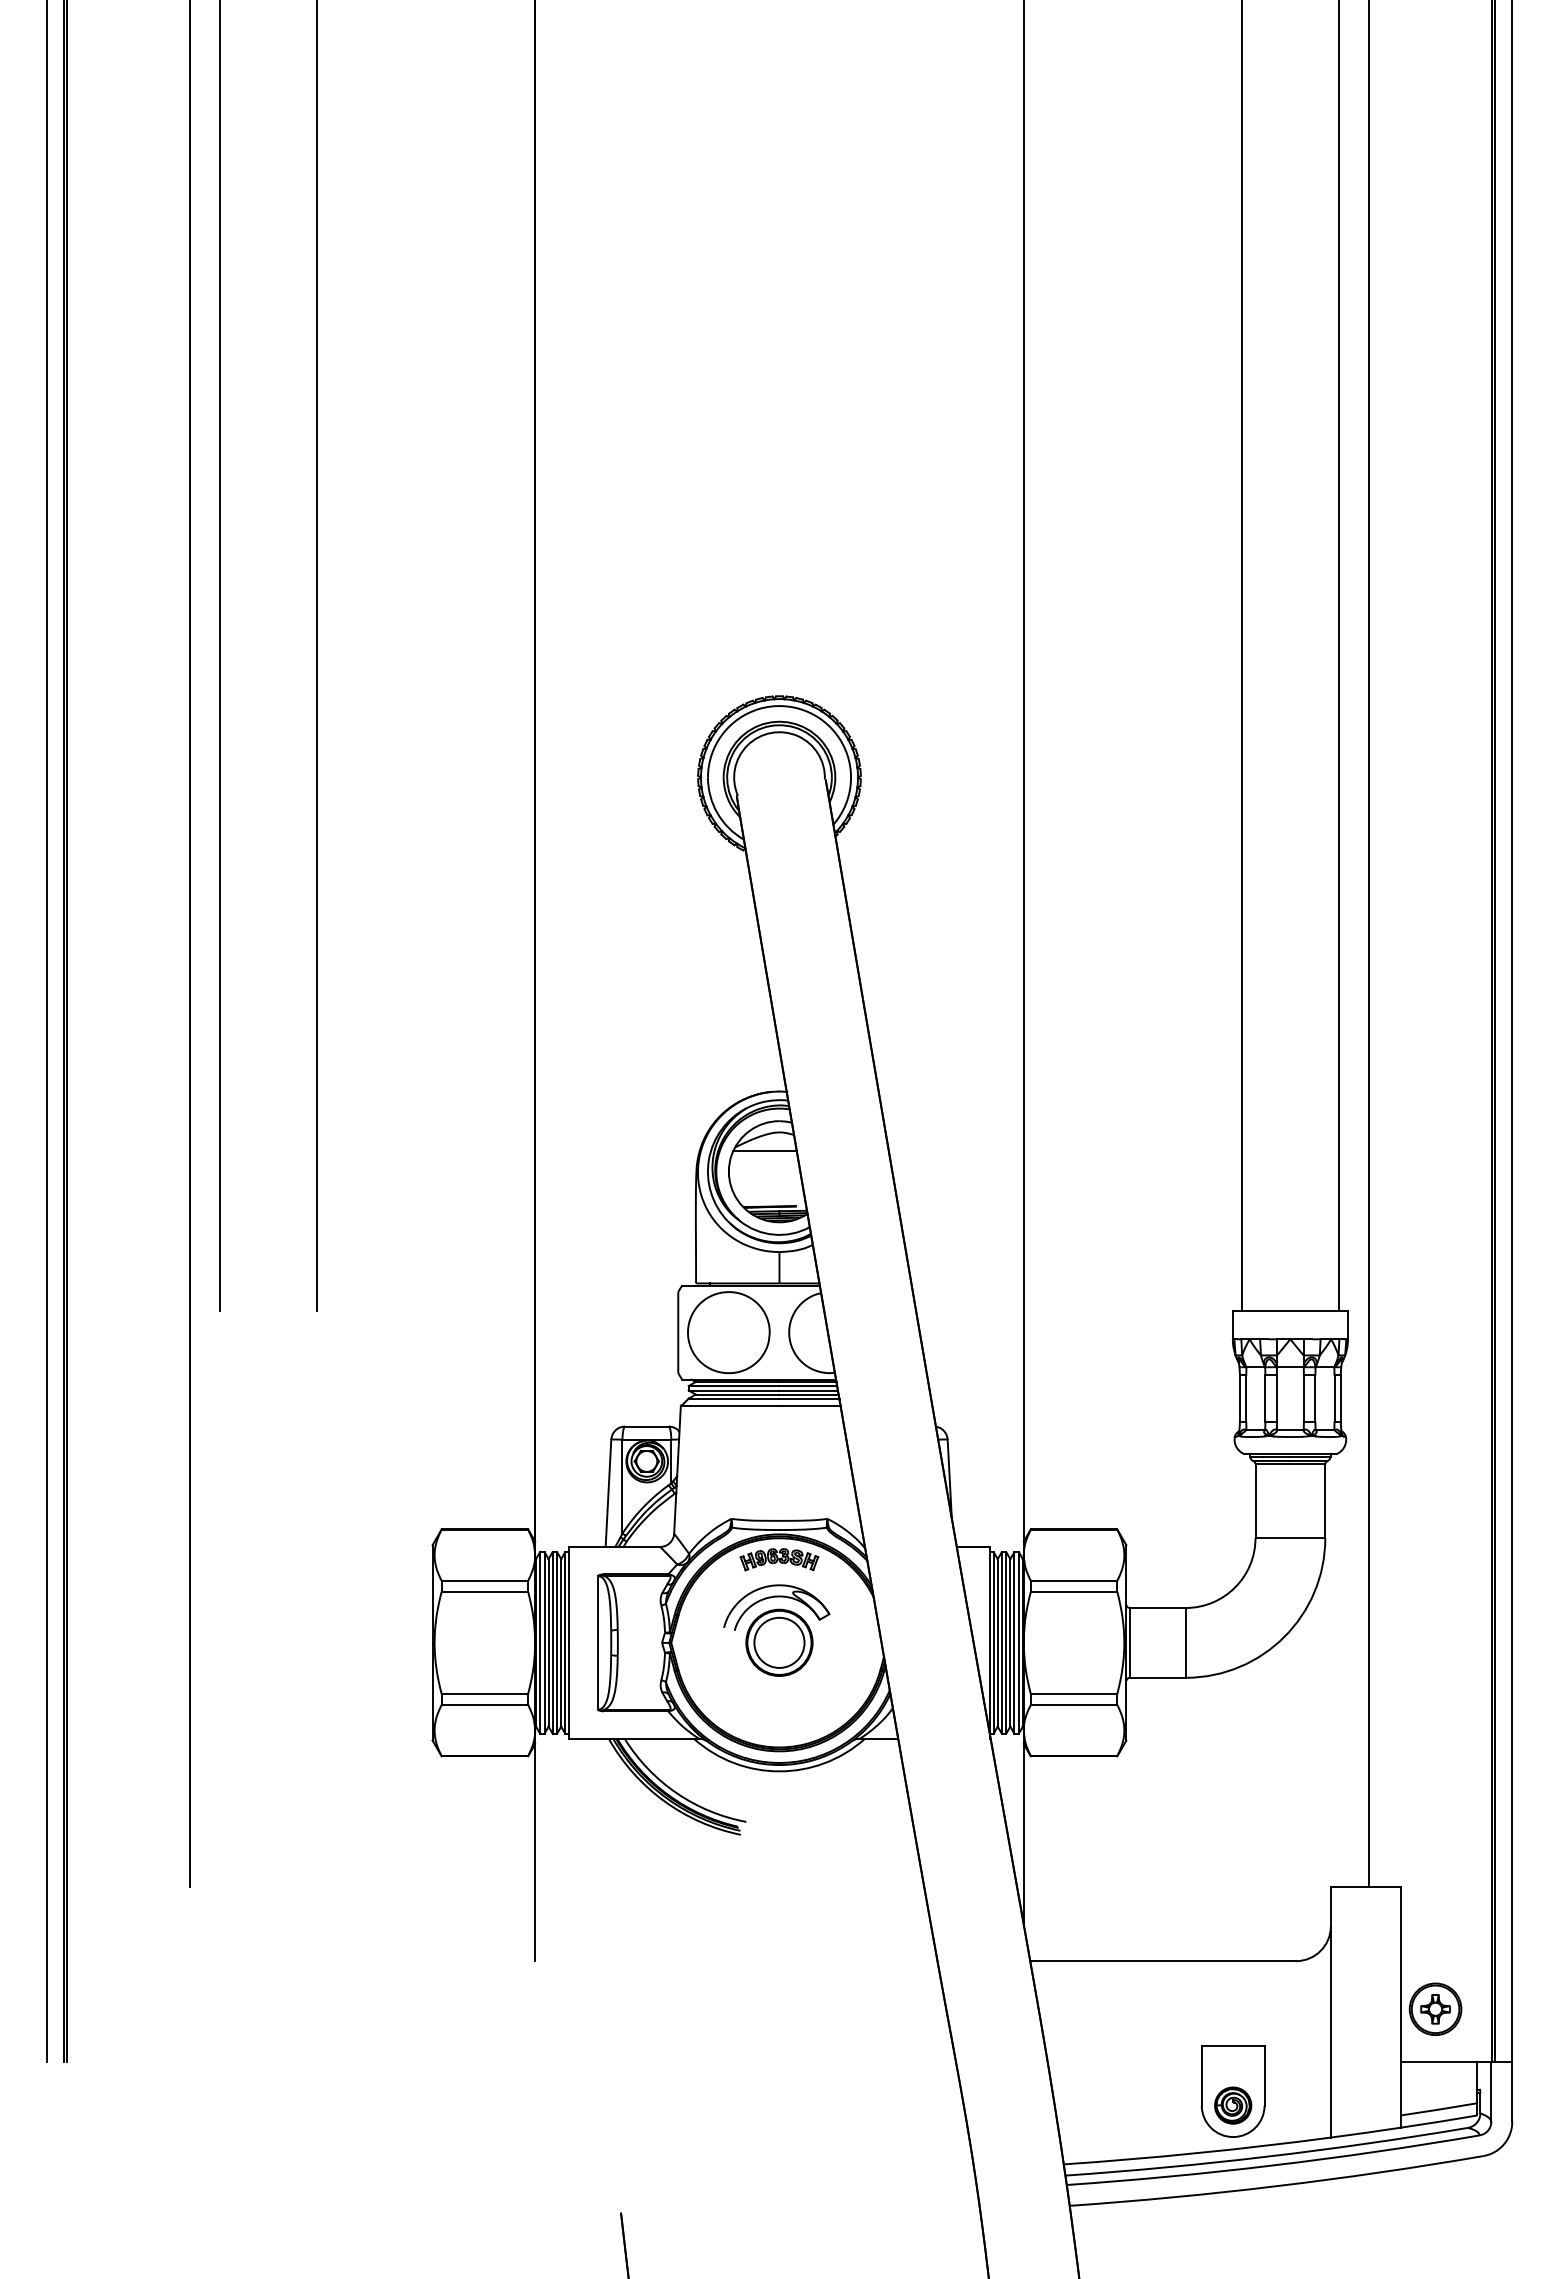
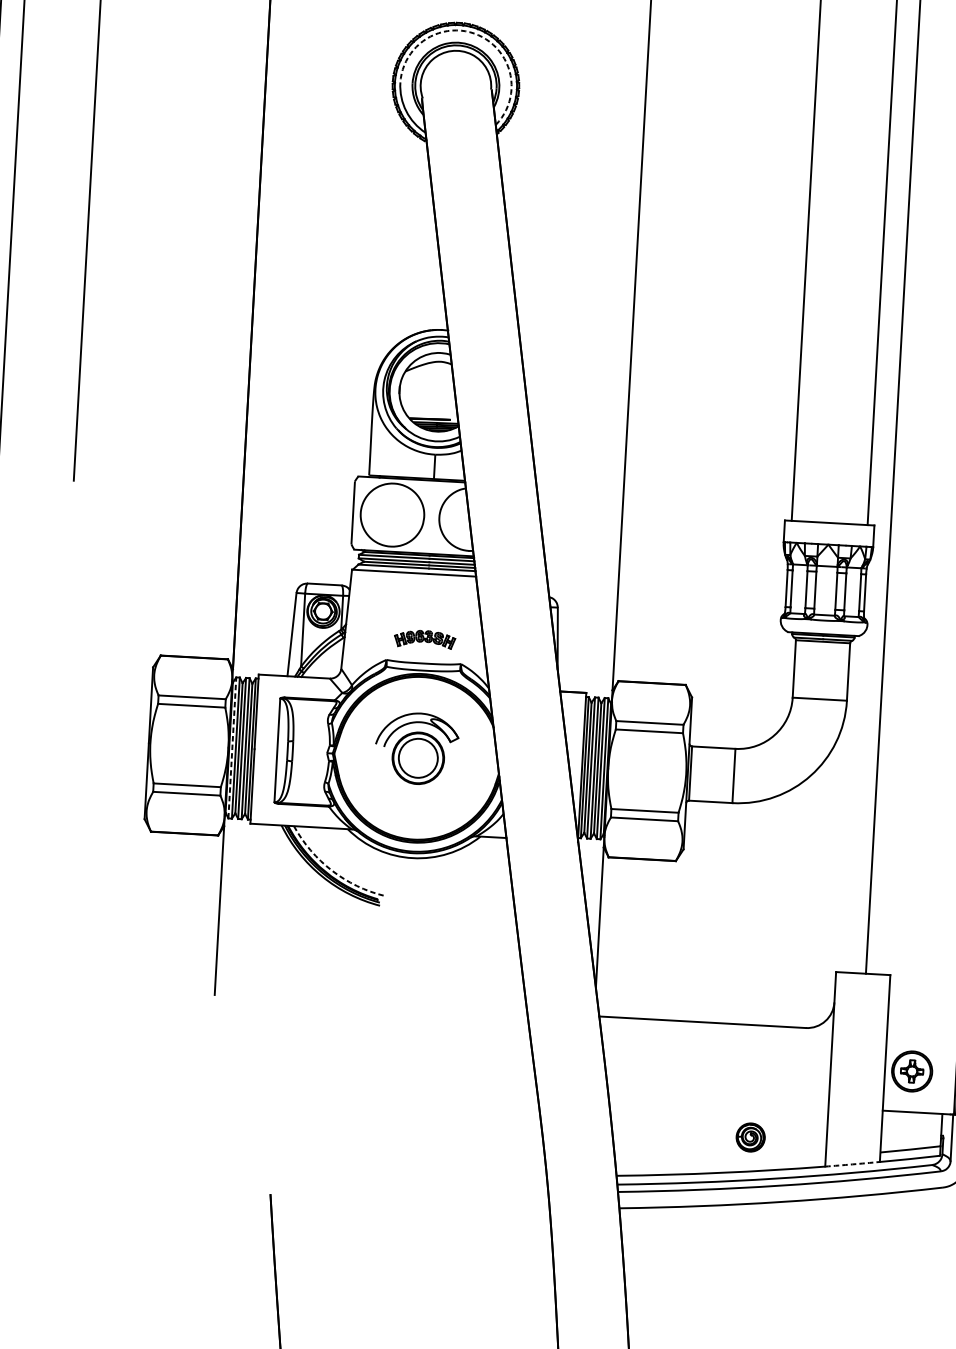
arc: (804, 710) -> (478, 35), solid -> dashed
line: (764, 1150) -> (428, 375), removed
part: (779, 1559) -> (425, 639), moved
line: (540, 1642) -> (232, 747), solid -> dashed
arc: (676, 1793) -> (331, 870), solid -> dashed
part: (1232, 2091) -> (750, 1126), removed
arc: (1365, 2132) -> (852, 1164), solid -> dashed

